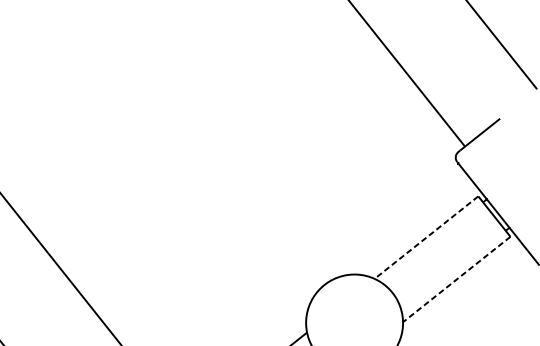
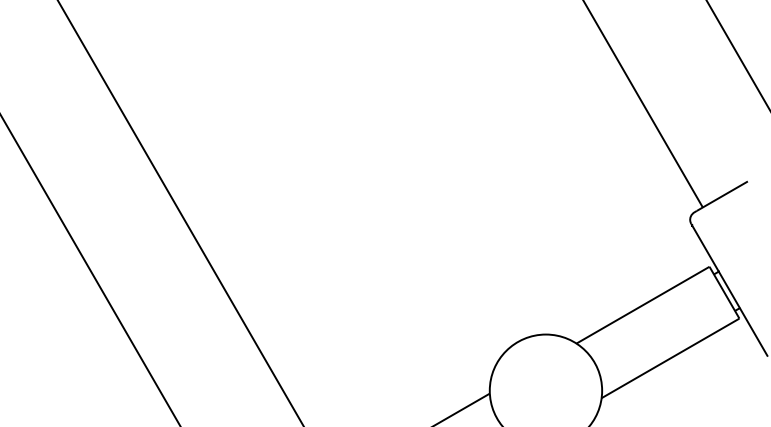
line: (426, 237) -> (643, 305), dashed -> solid
line: (456, 279) -> (670, 358), dashed -> solid

